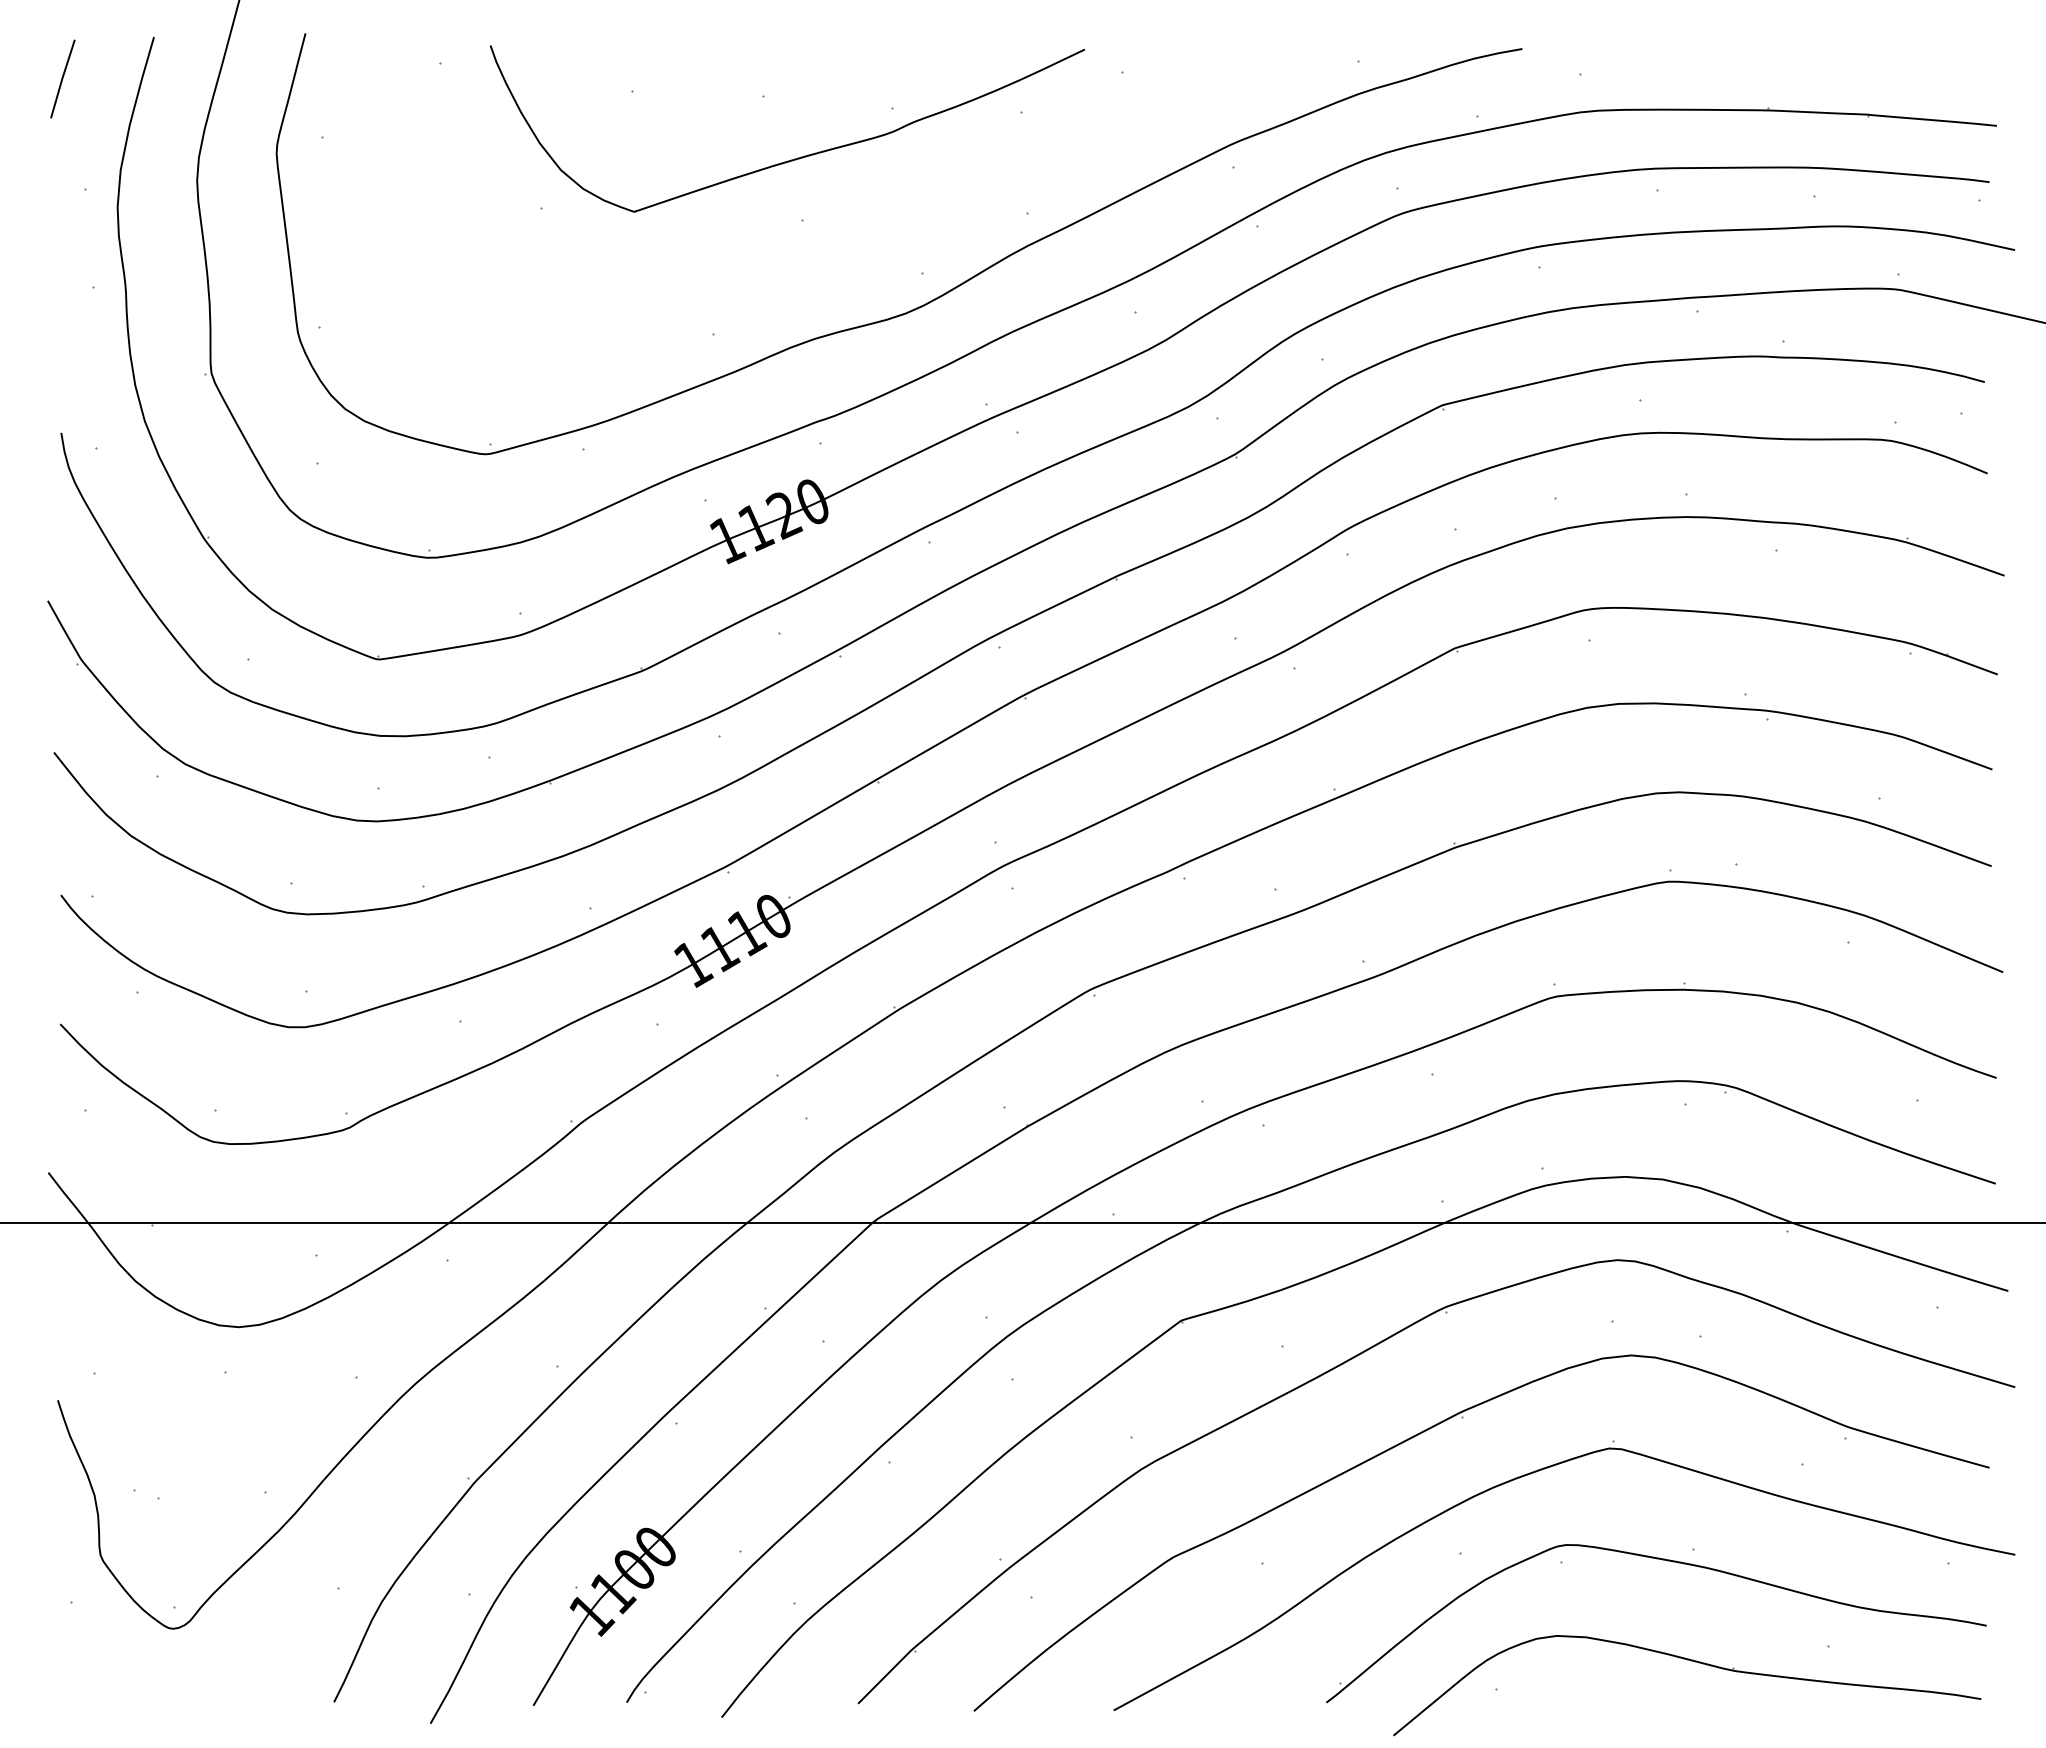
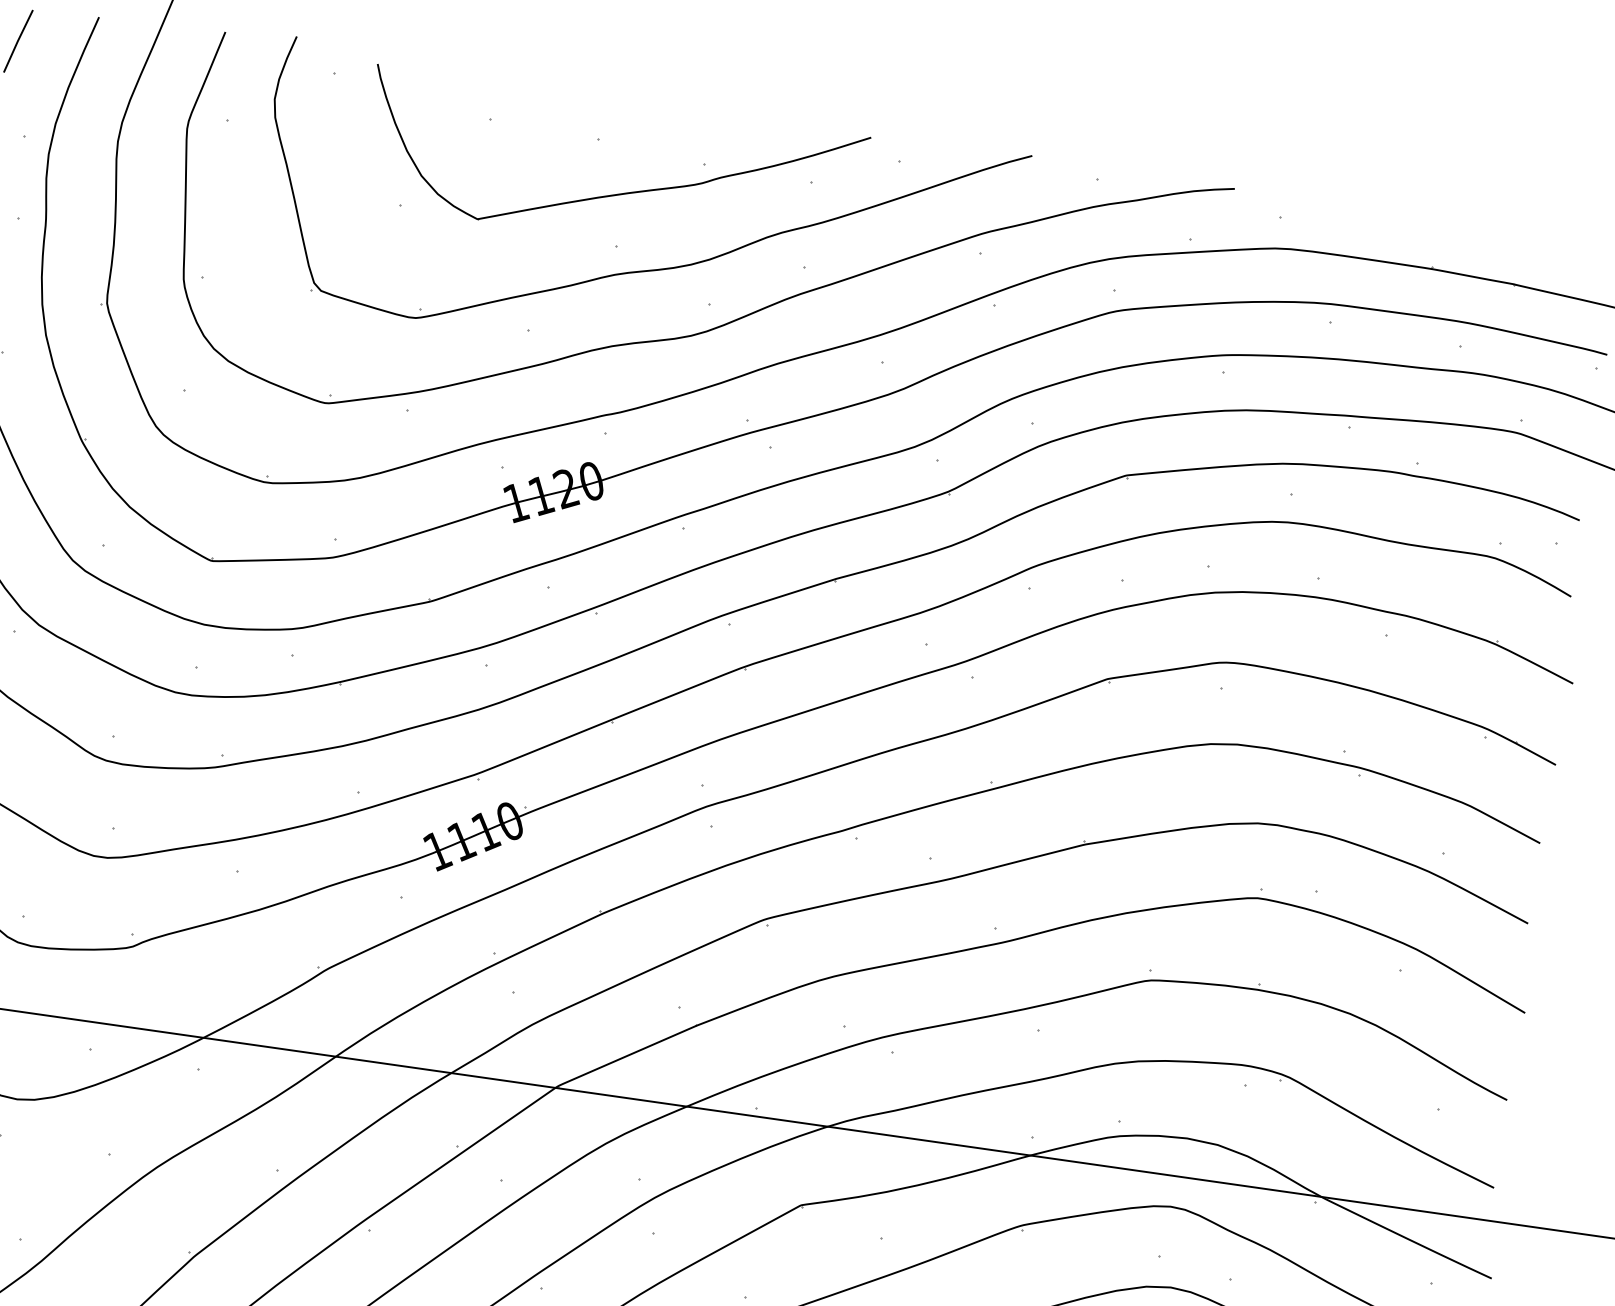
part: (841, 243) -> (645, 270), added

